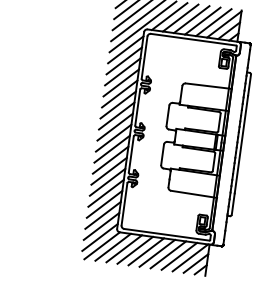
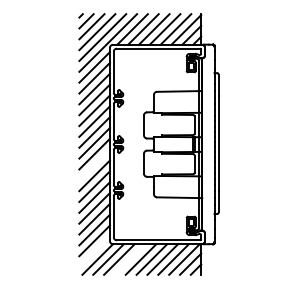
line: (112, 148) -> (94, 164), removed
line: (99, 237) -> (94, 251), removed
line: (134, 250) -> (129, 259), removed

